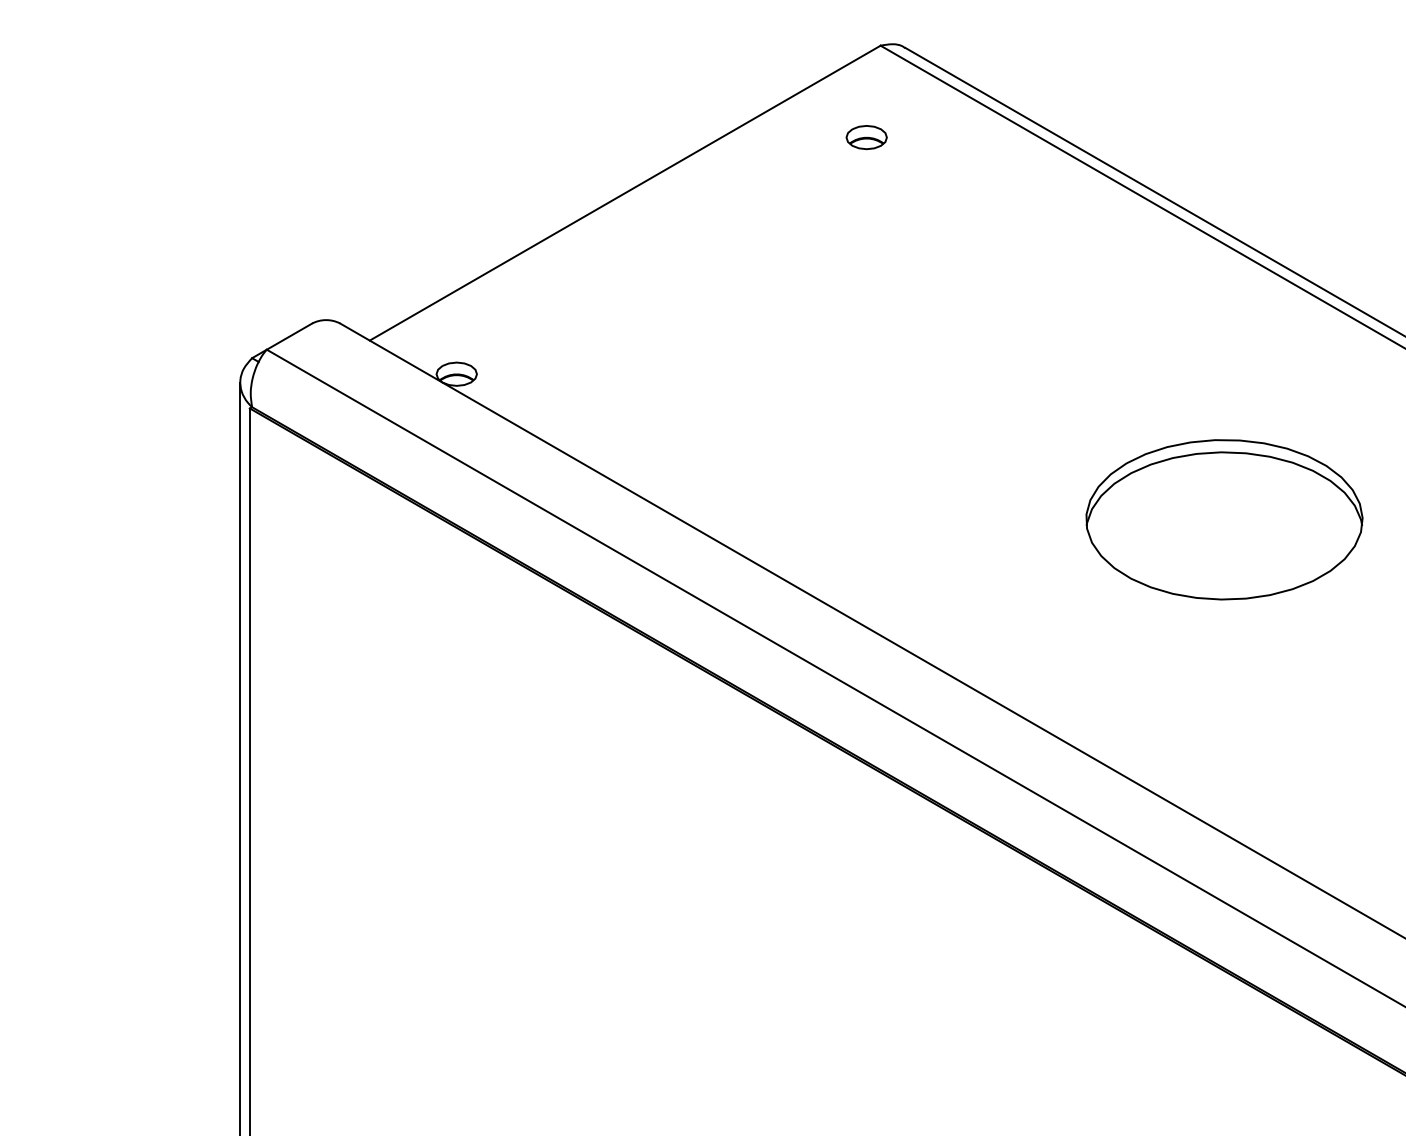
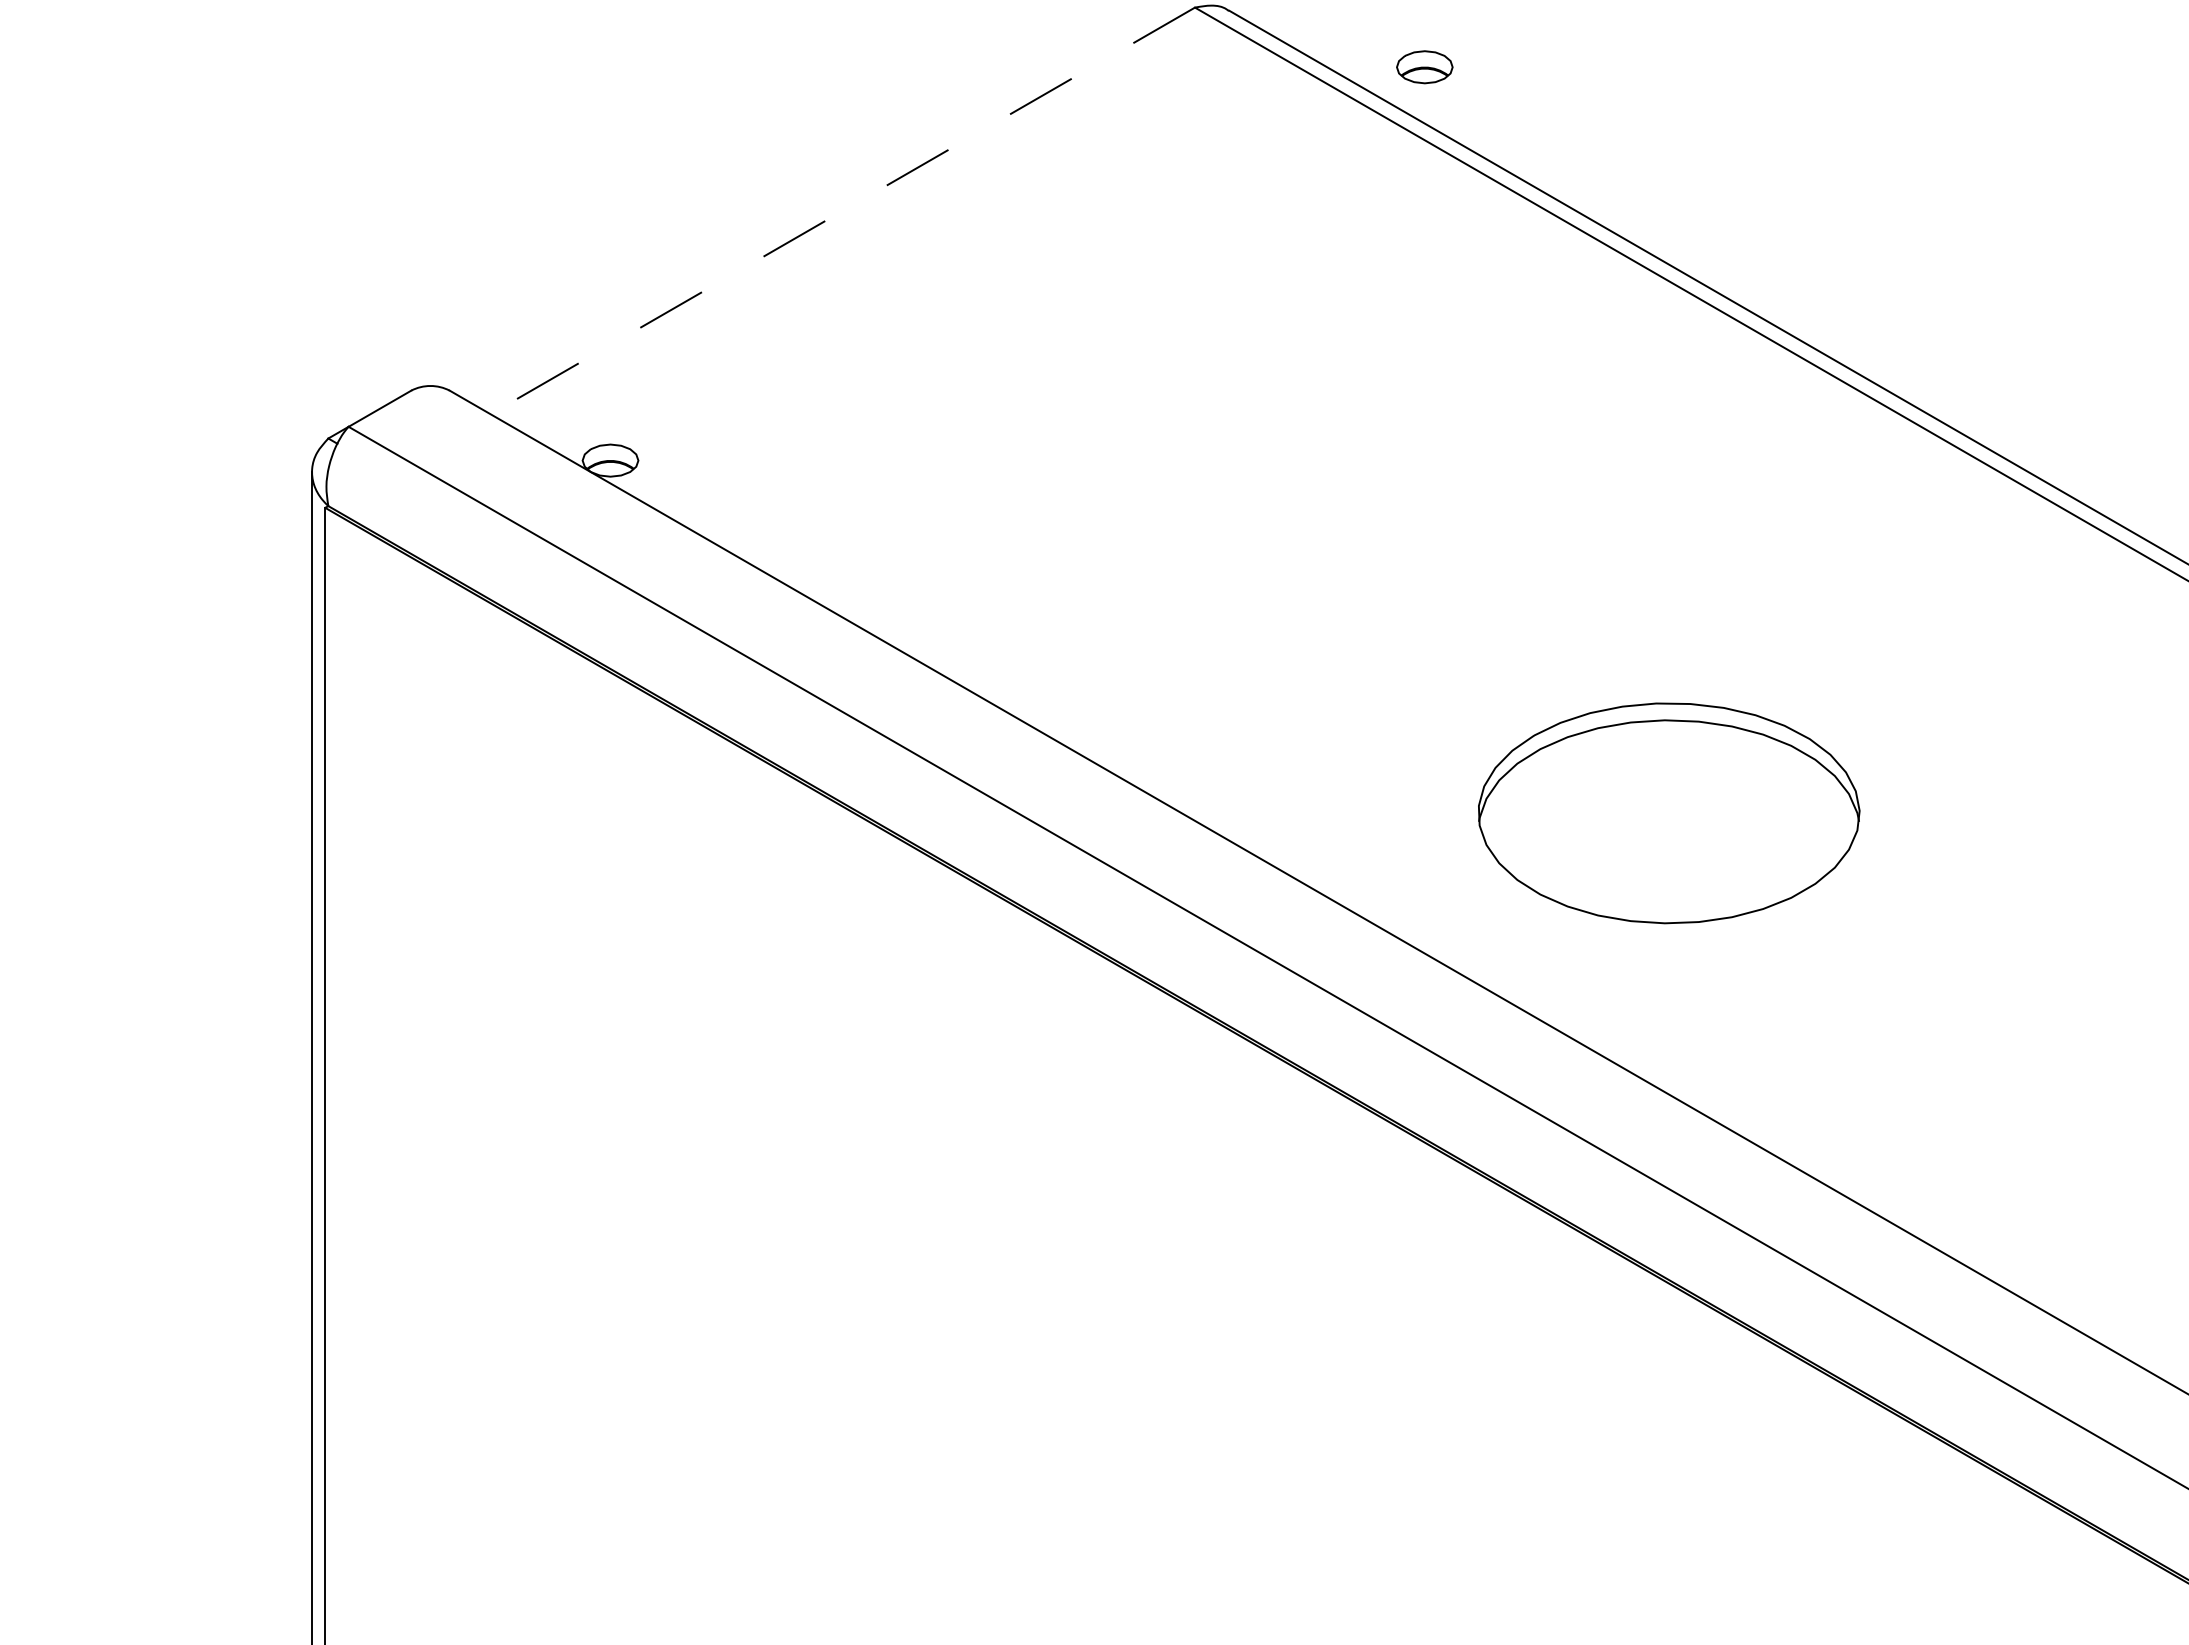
part: (866, 137) -> (1424, 67), moved
line: (624, 192) -> (842, 210), solid -> dashed
part: (1224, 519) -> (1669, 813), moved

